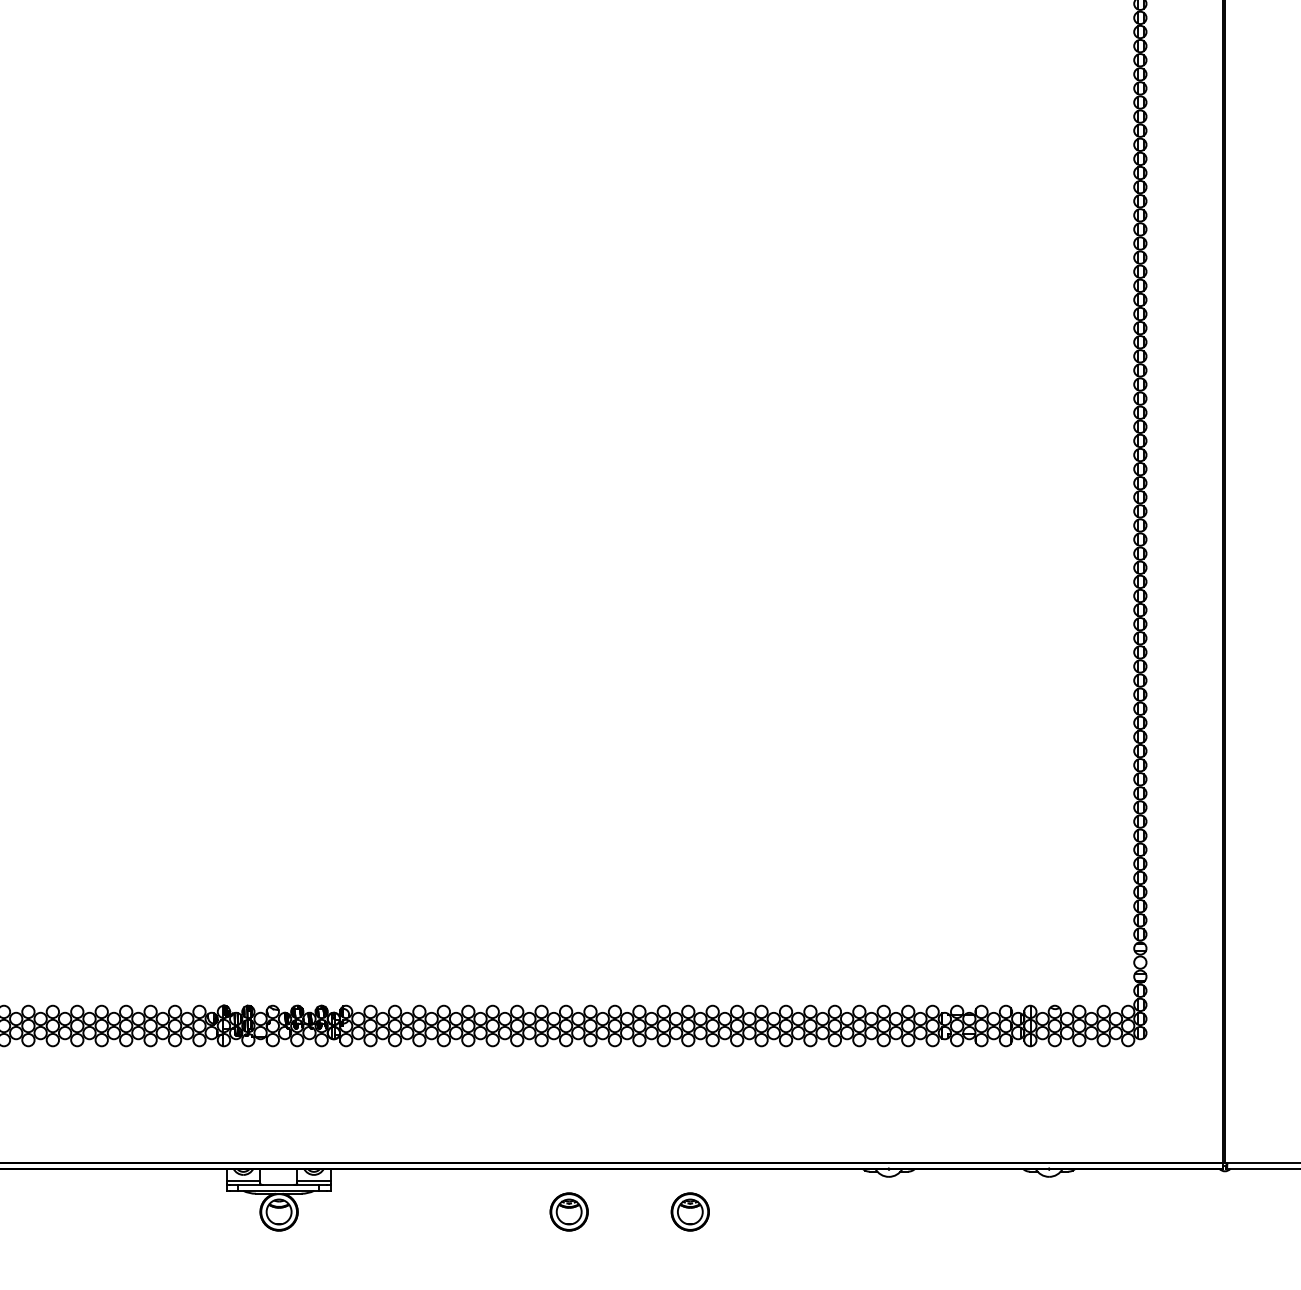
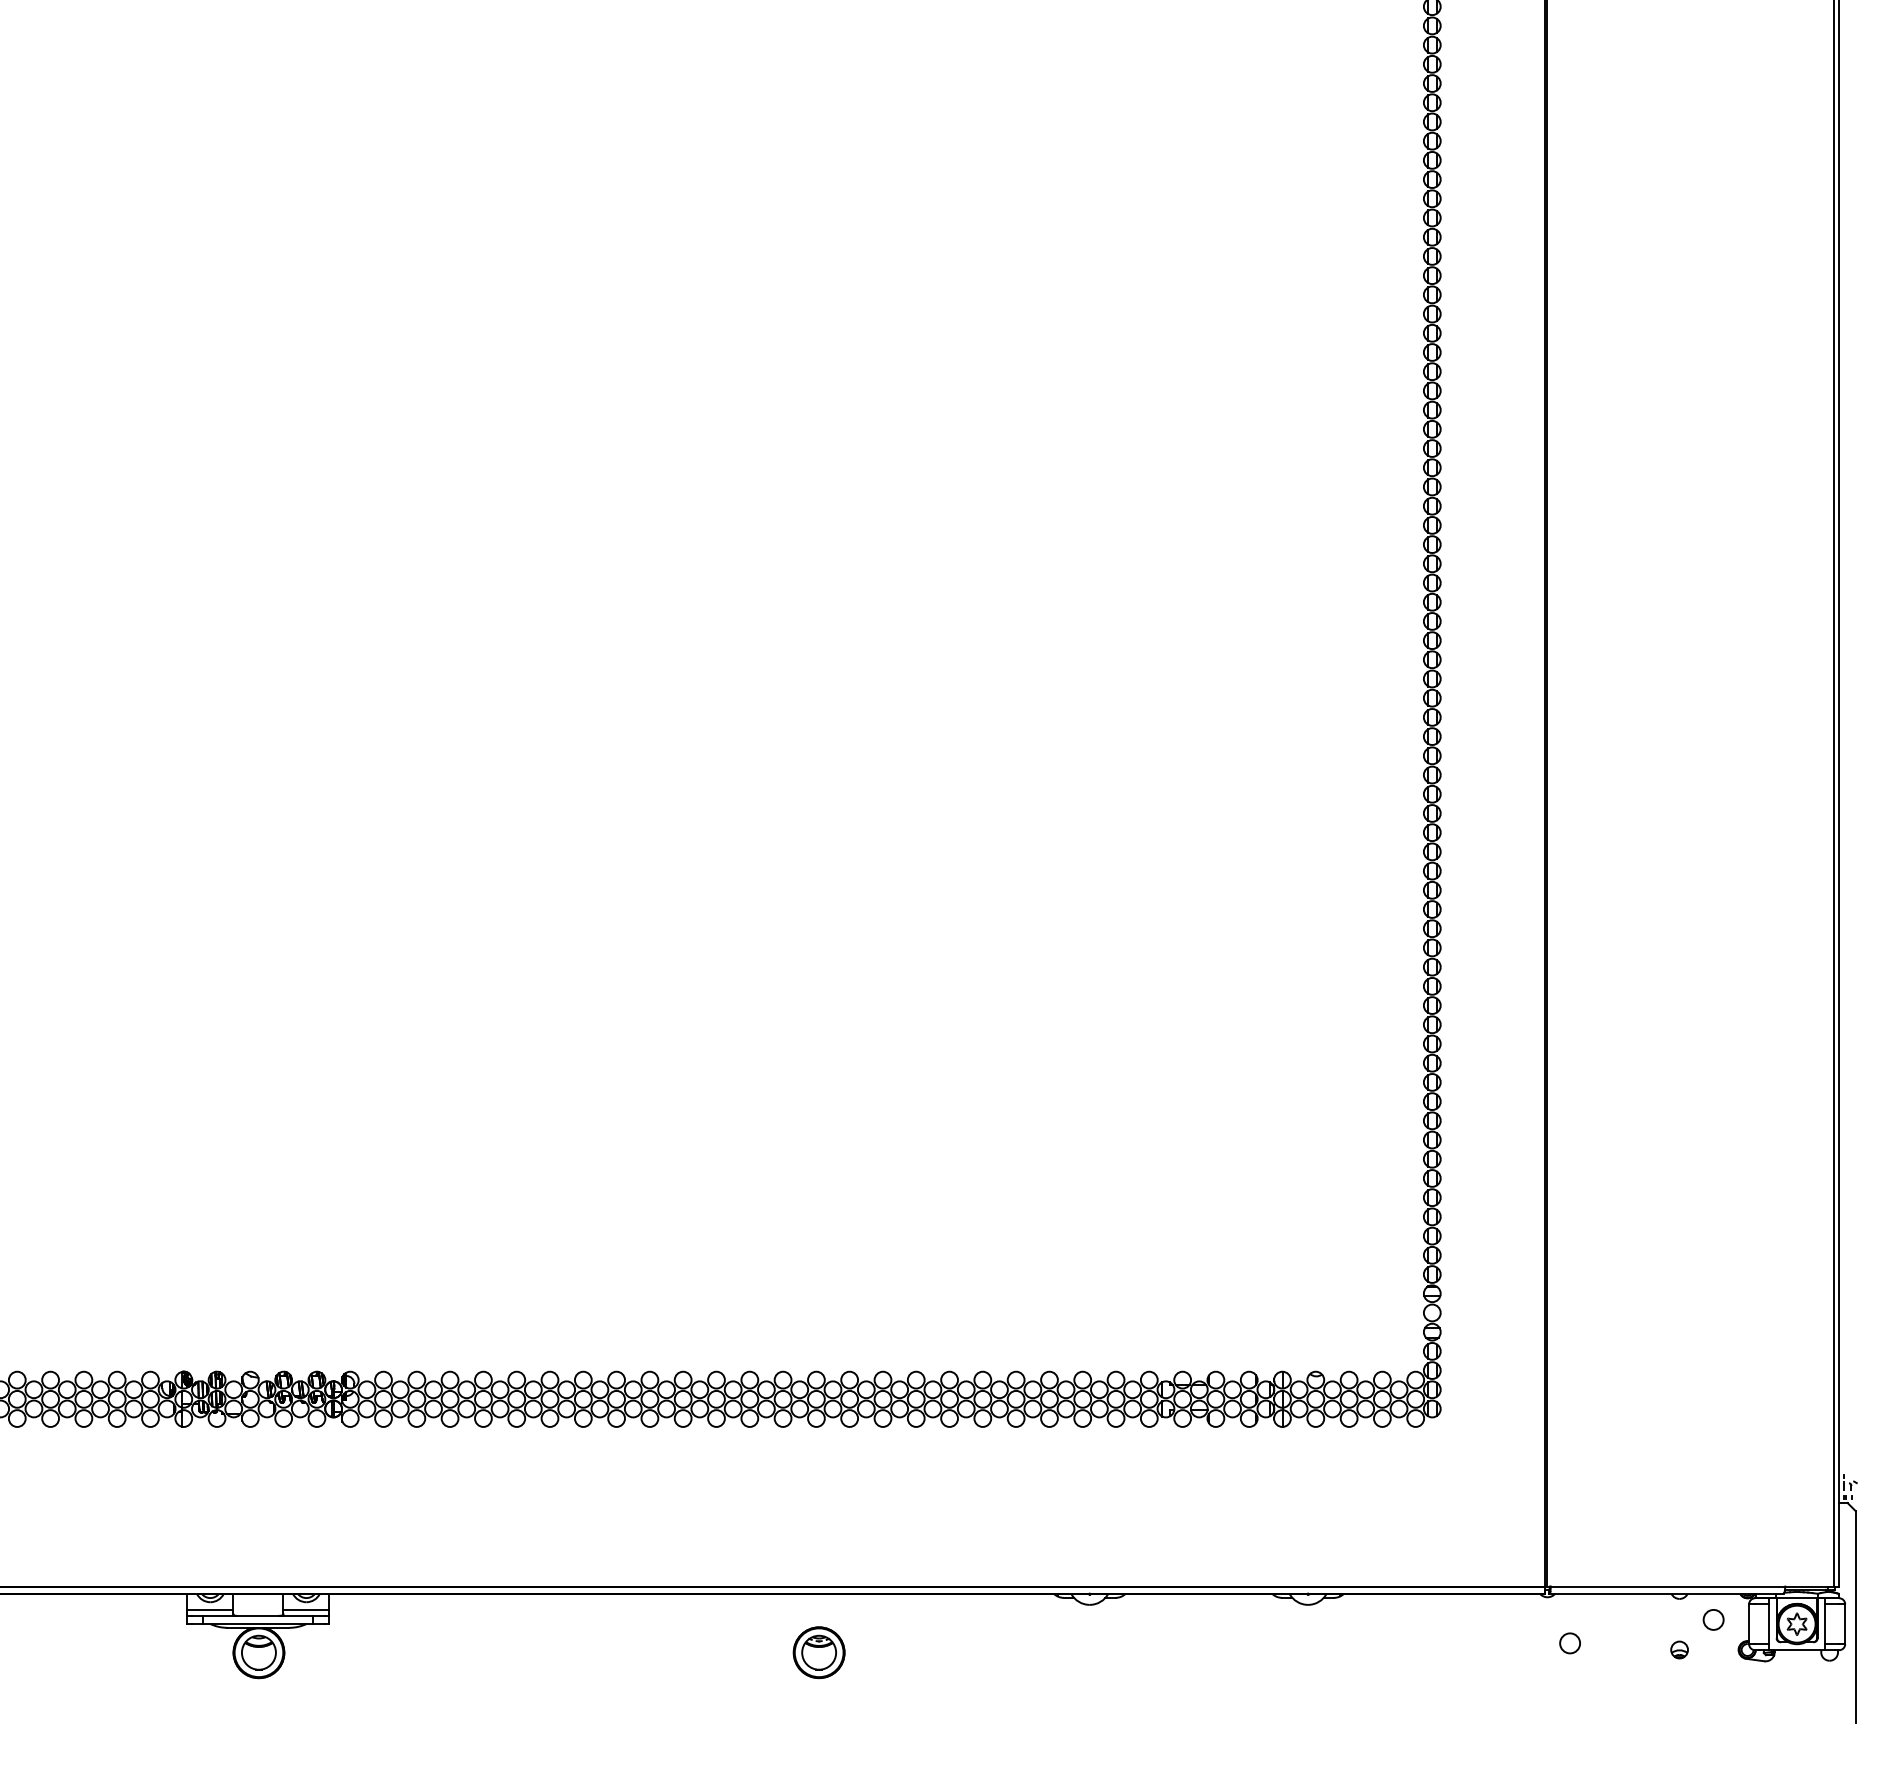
circle: (1241, 1205) -> (1569, 1643), added
part: (568, 1211) -> (653, 1652), removed

